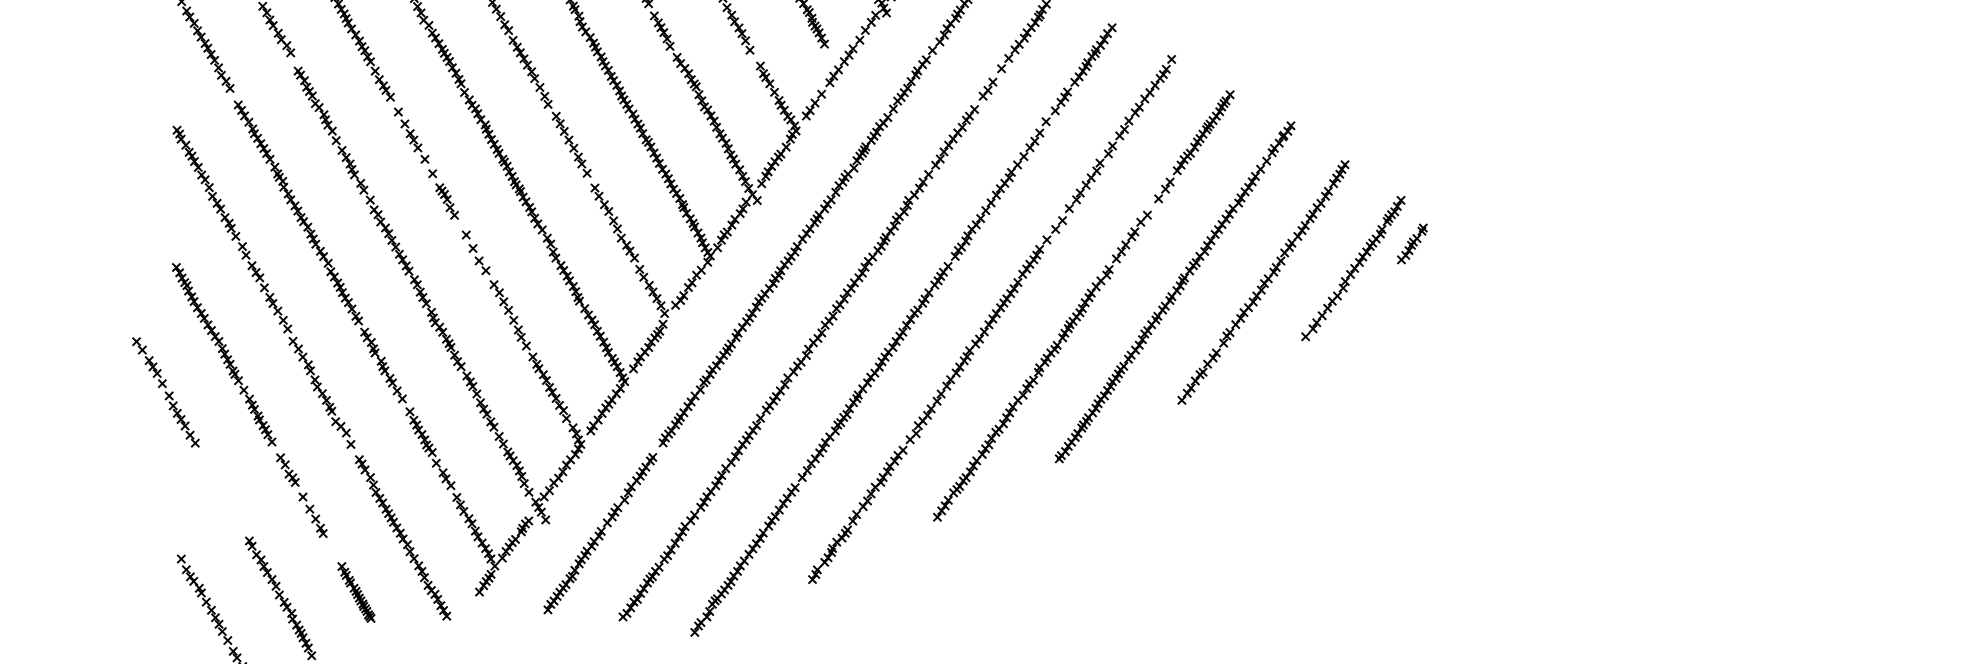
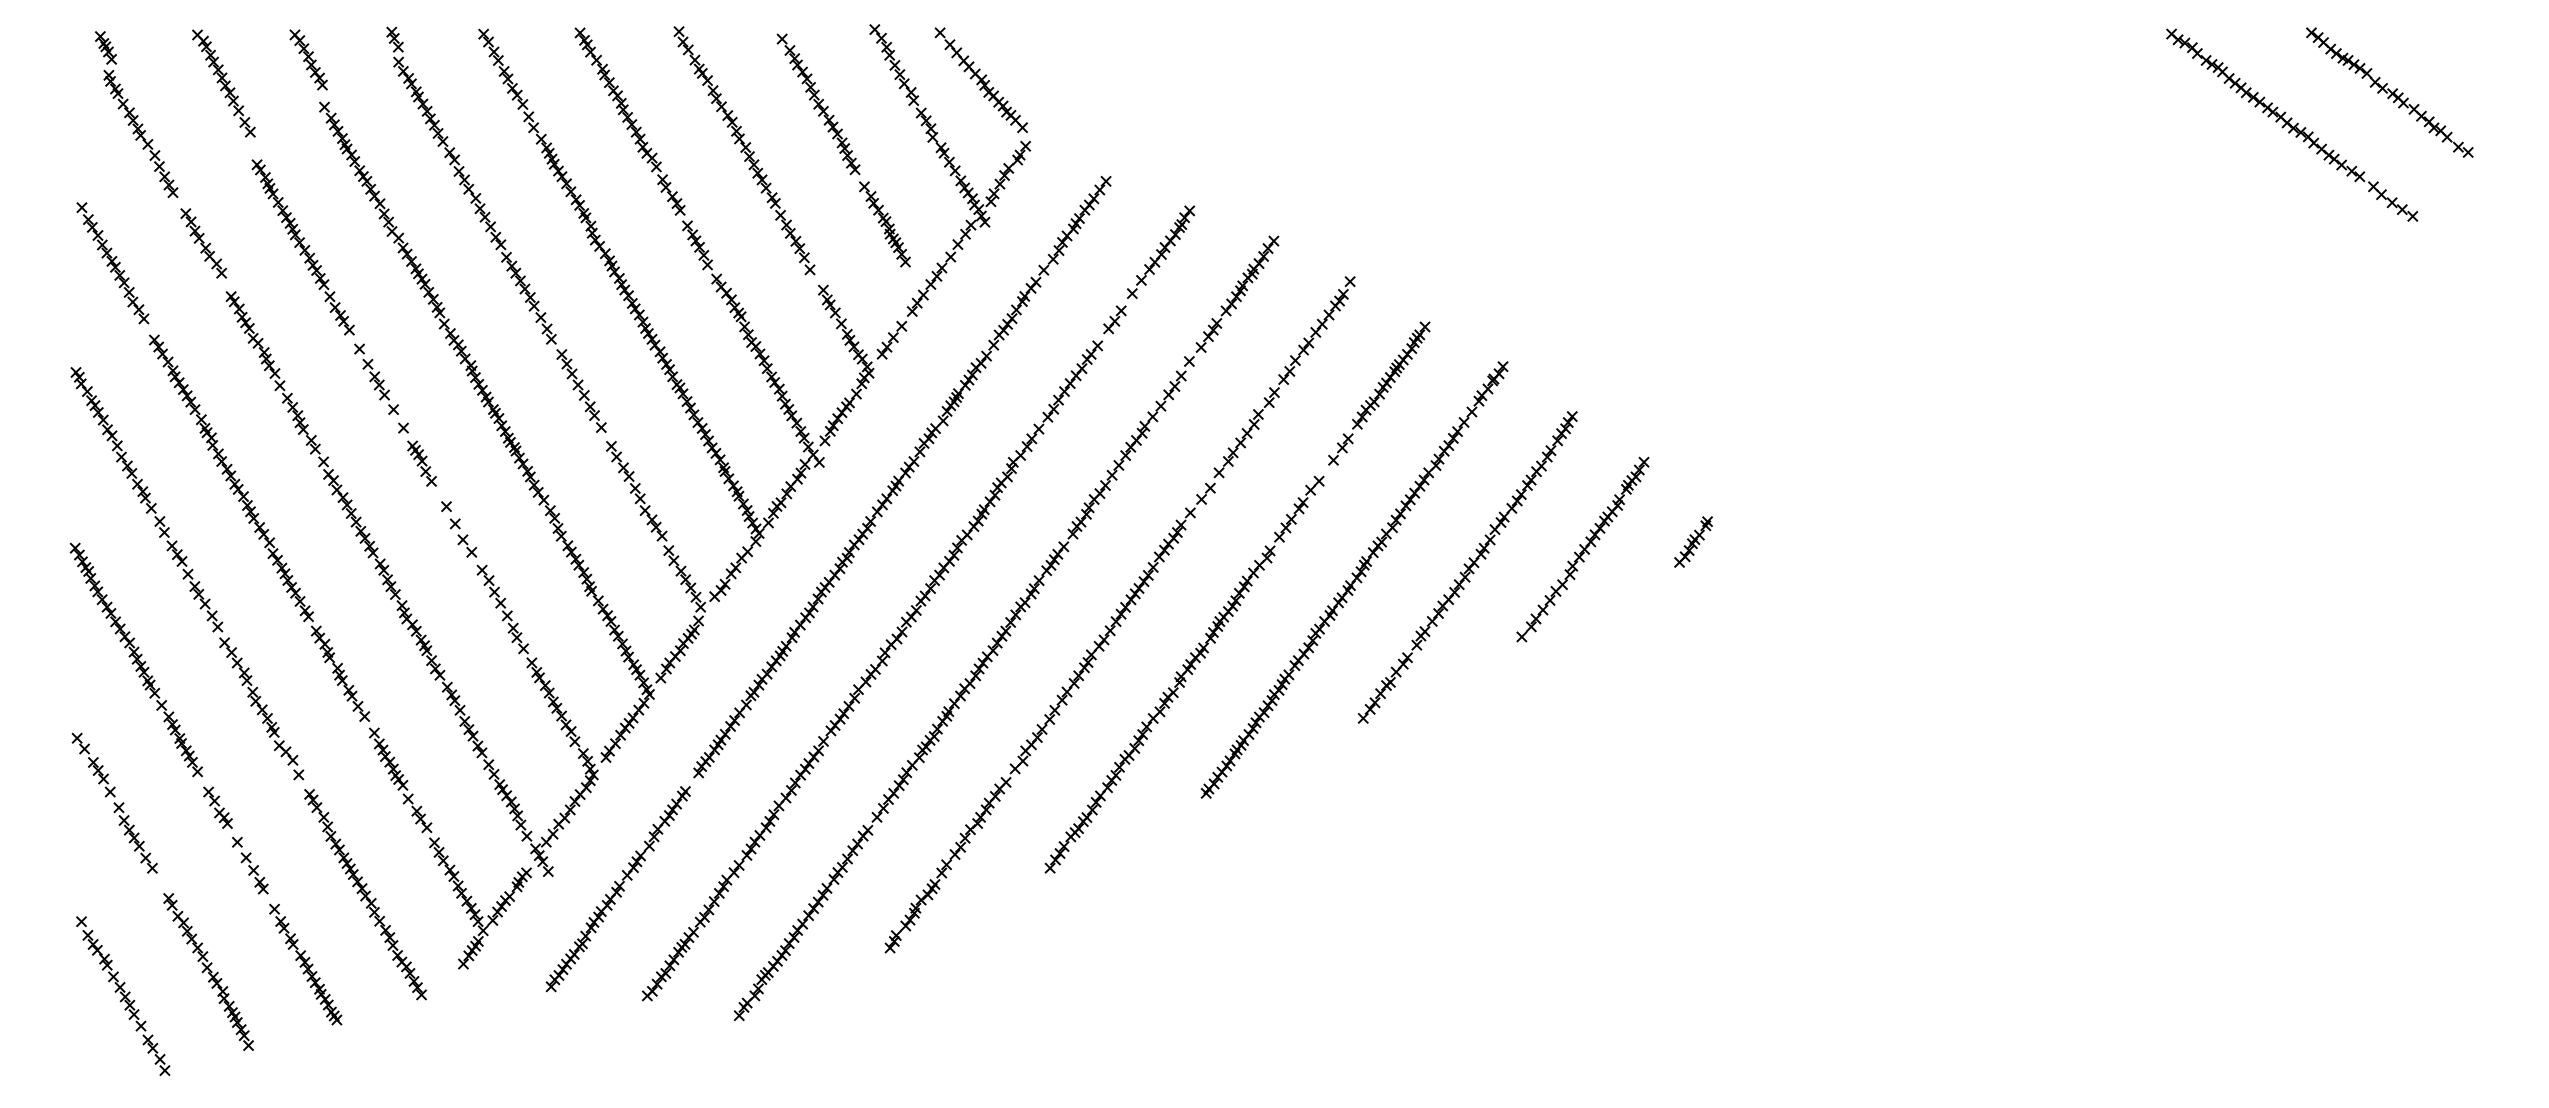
part: (1412, 243) -> (1693, 541), moved
part: (165, 391) -> (114, 802), moved
part: (356, 592) -> (305, 964), size x1.67

